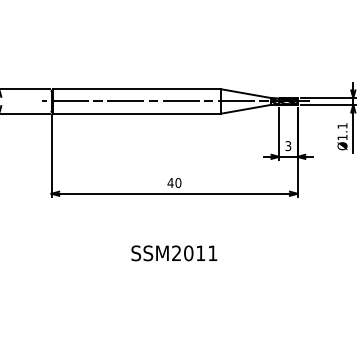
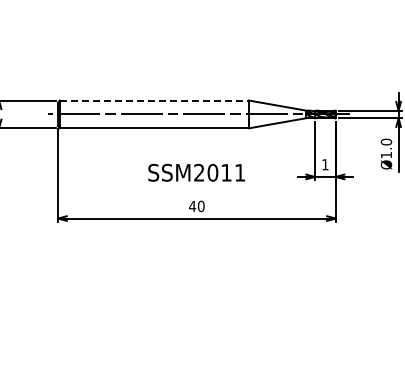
line: (136, 89) -> (154, 100), solid -> dashed
text: (342, 125) -> (386, 141), Ø1.1 -> Ø1.0
text: (288, 145) -> (325, 164), 3 -> 1
text: (174, 253) -> (196, 172), moved

